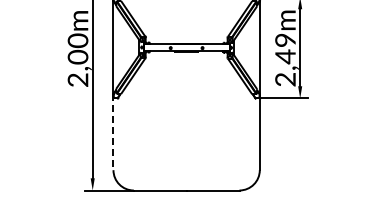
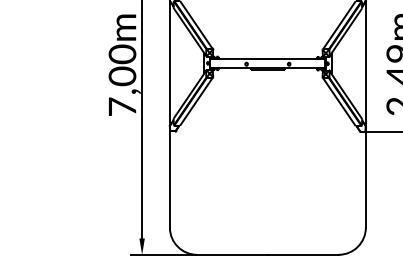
text: (77, 79) -> (121, 106), 2,00m -> 7,00m
line: (113, 132) -> (169, 177), dashed -> solid

